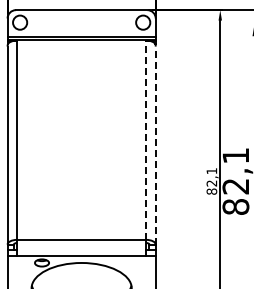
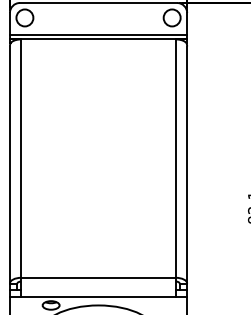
line: (146, 140) -> (176, 158), dashed -> solid
line: (155, 145) -> (186, 164), dashed -> solid

